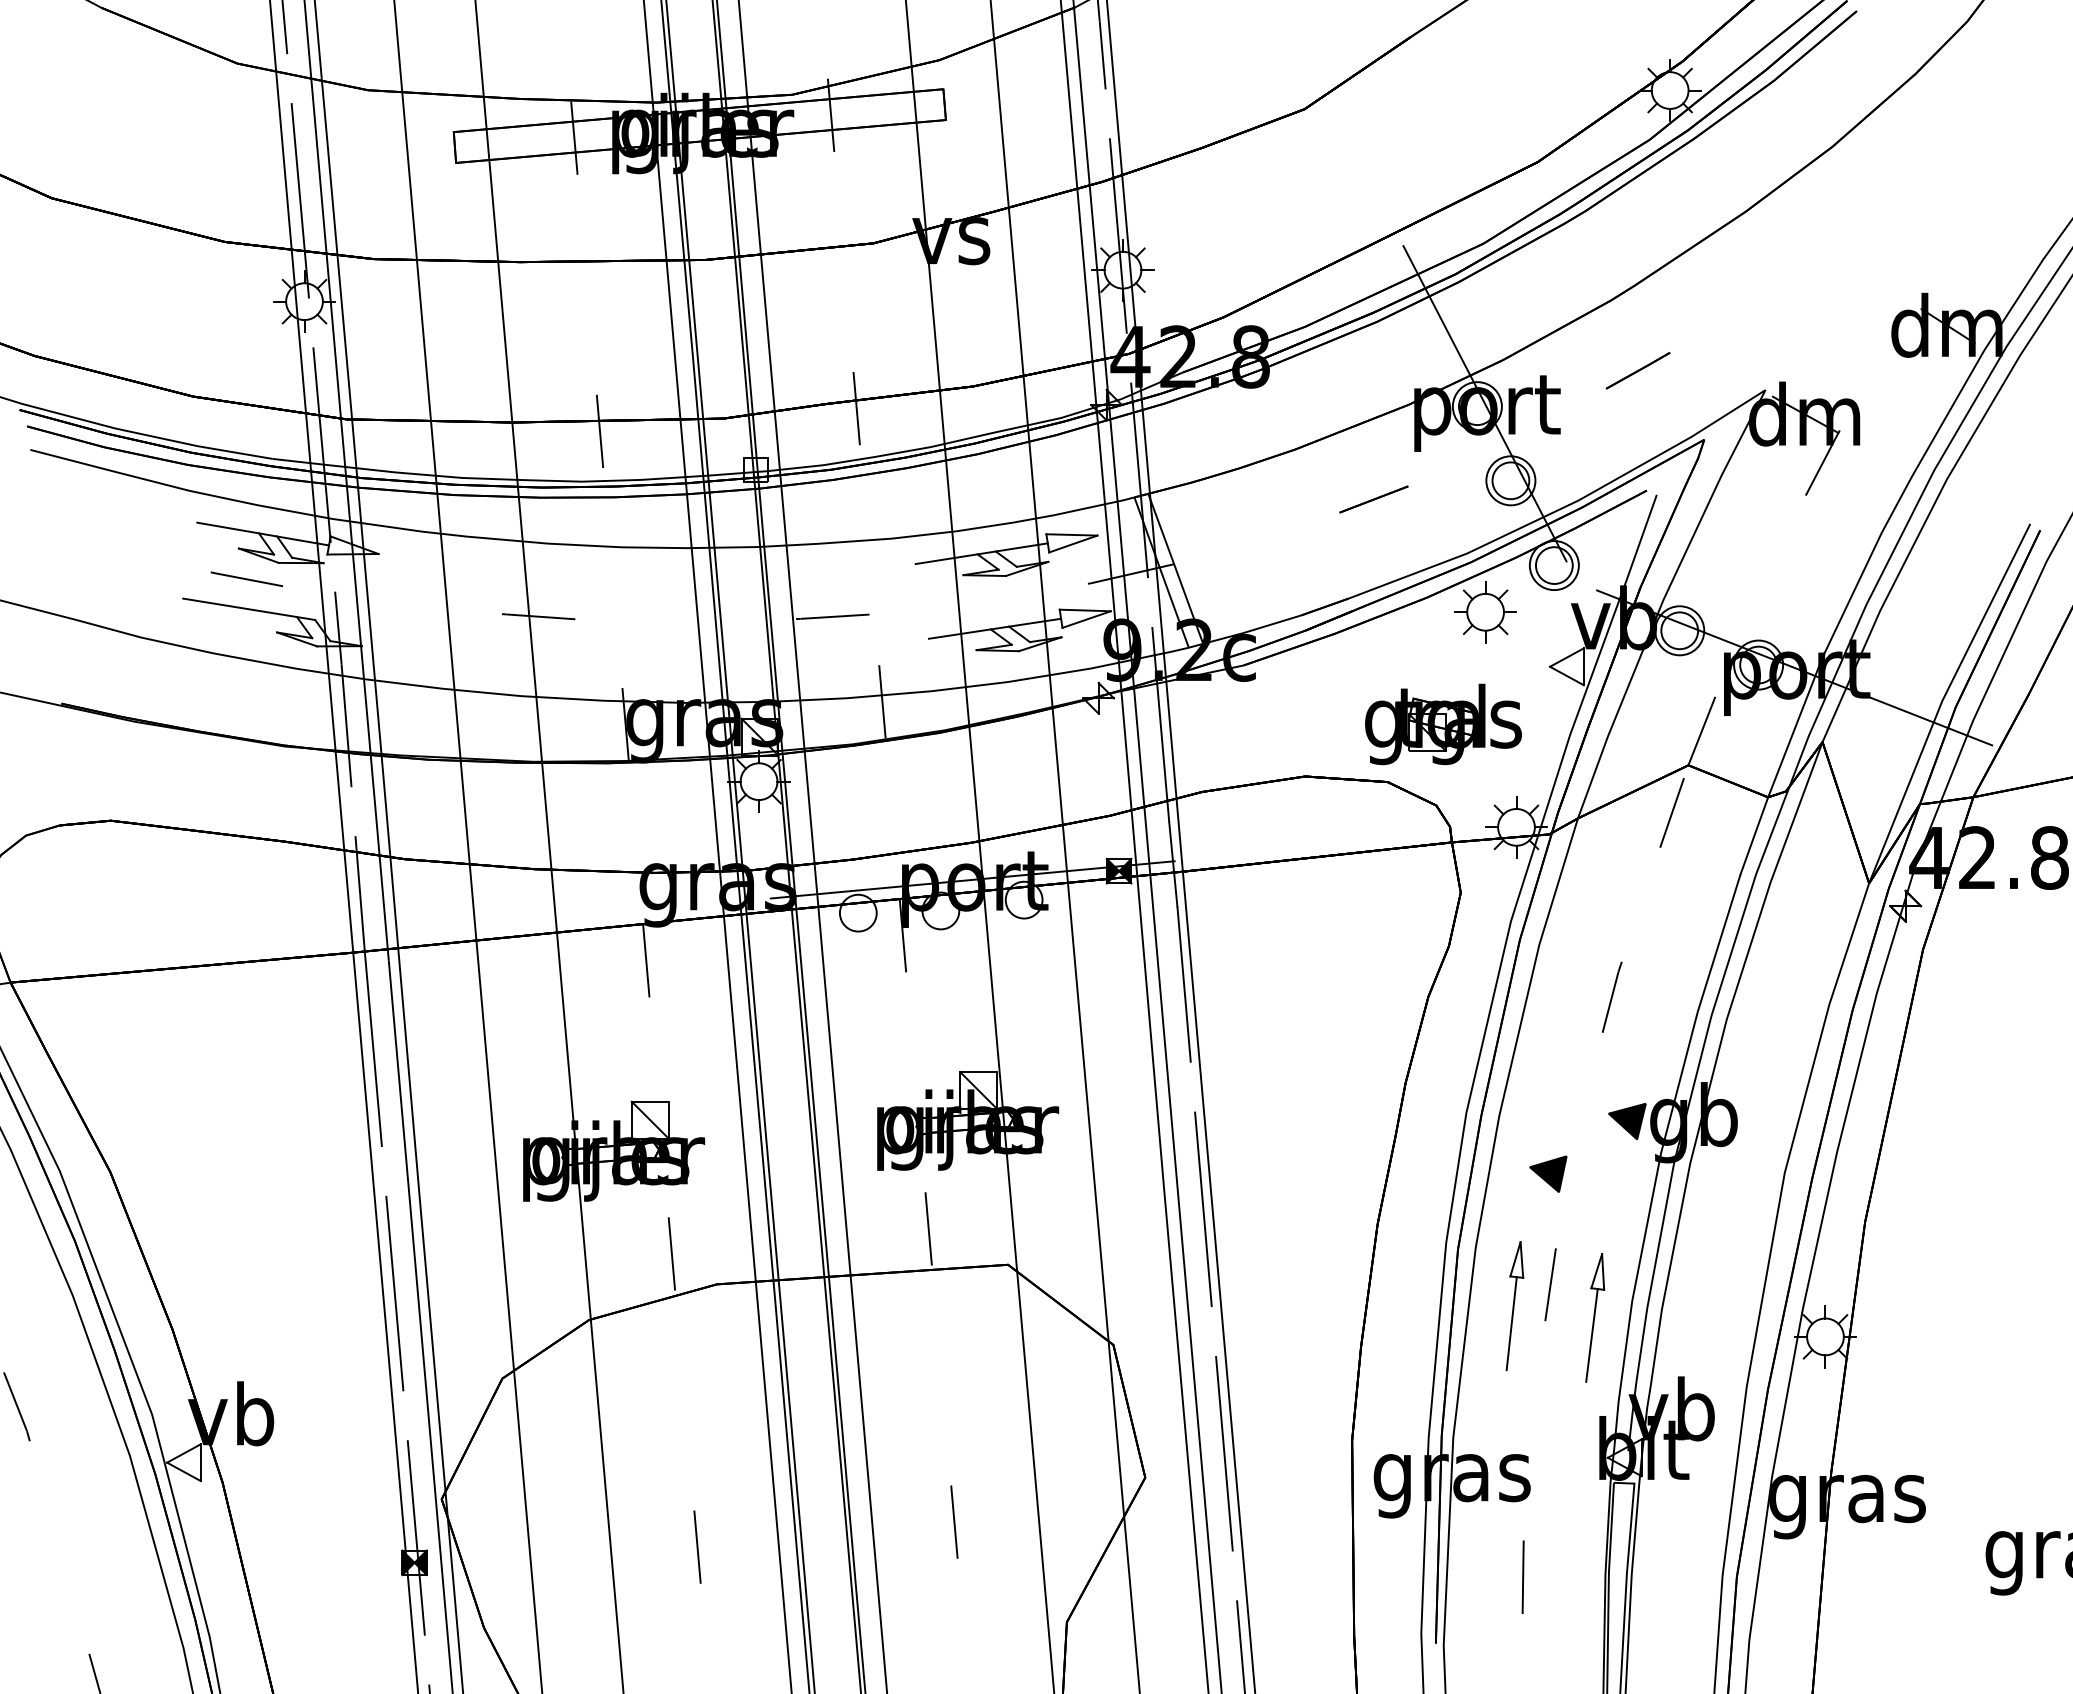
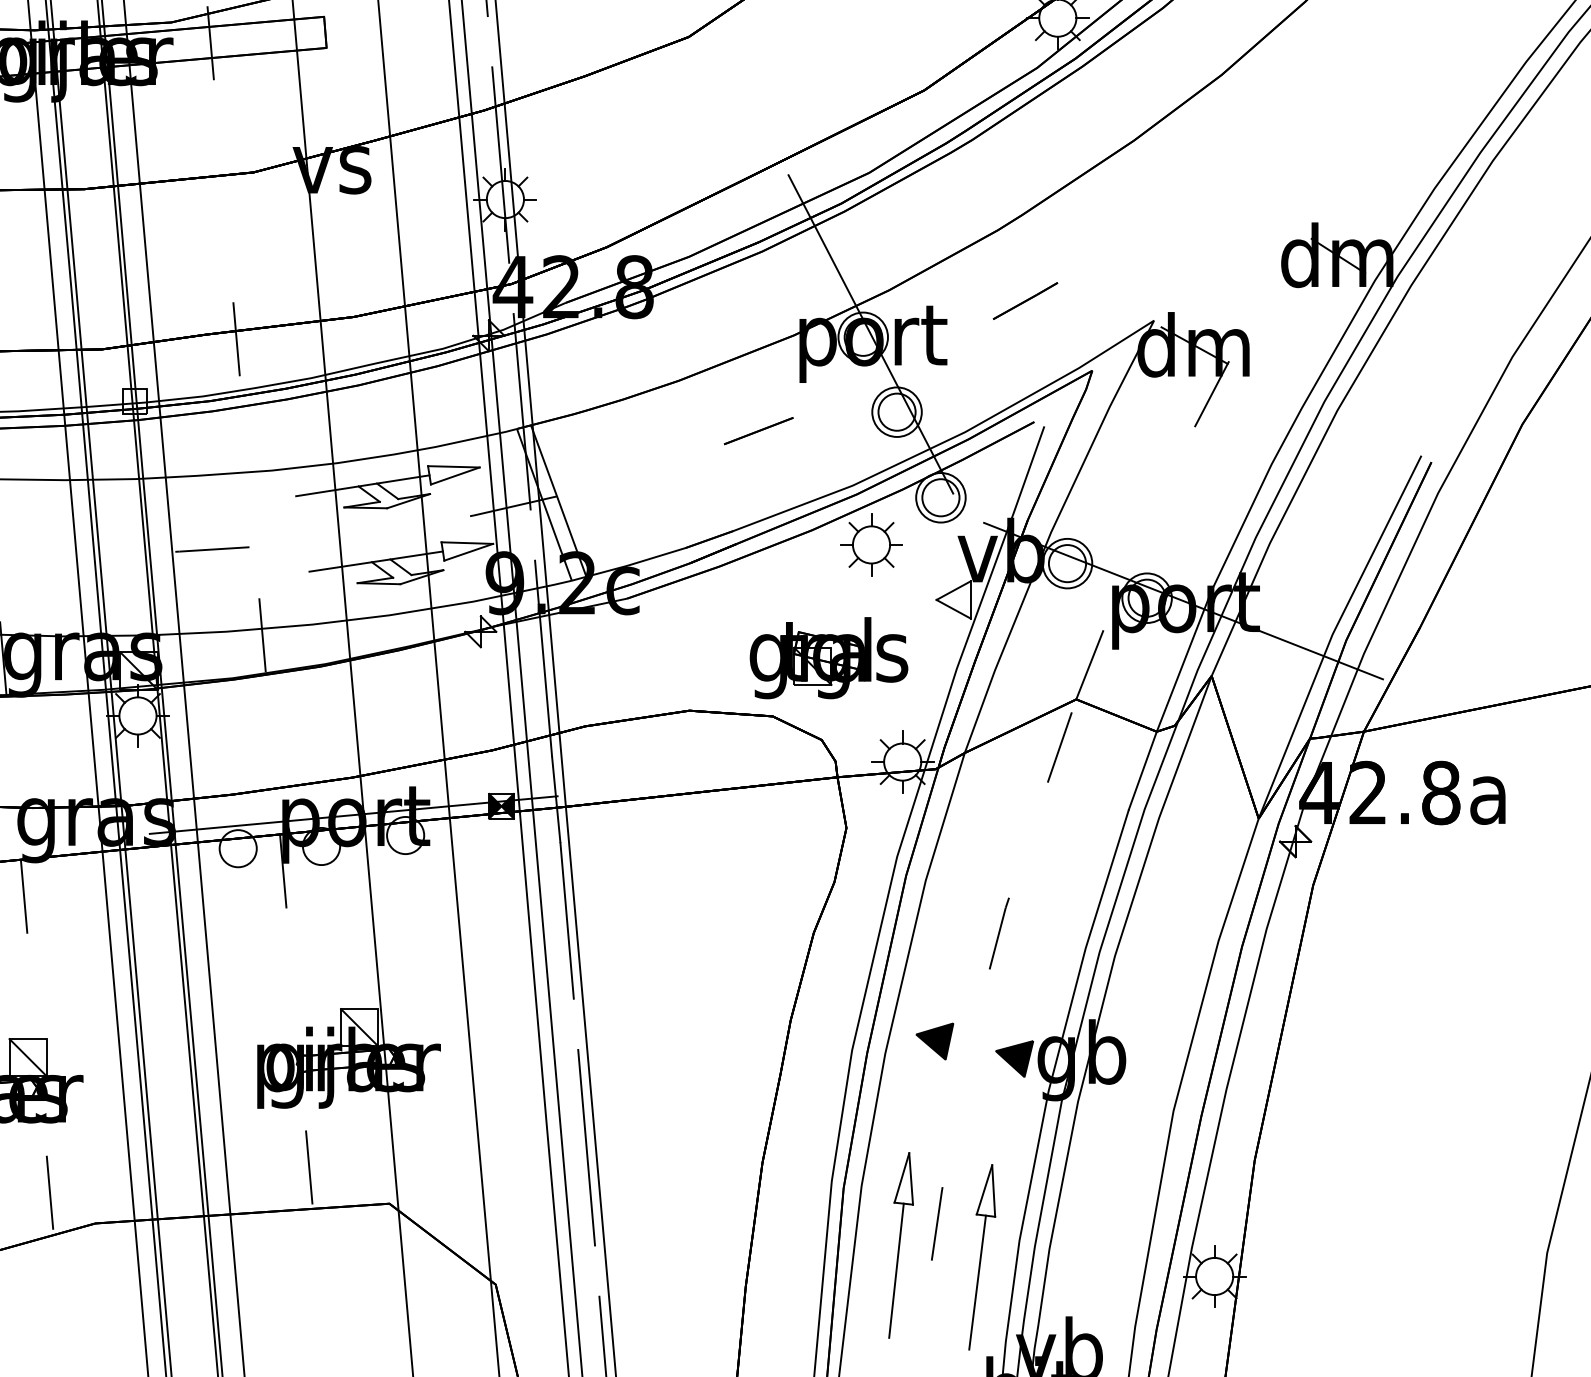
part: (1548, 1173) -> (935, 1040), moved
part: (1514, 1305) -> (900, 1244), size x1.43
part: (1594, 1317) -> (981, 1256), size x1.43

